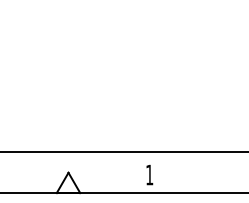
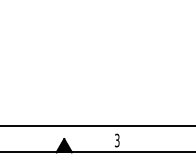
text: (149, 174) -> (117, 140), 1 -> 3
fill: (67, 182) -> (63, 145), added

